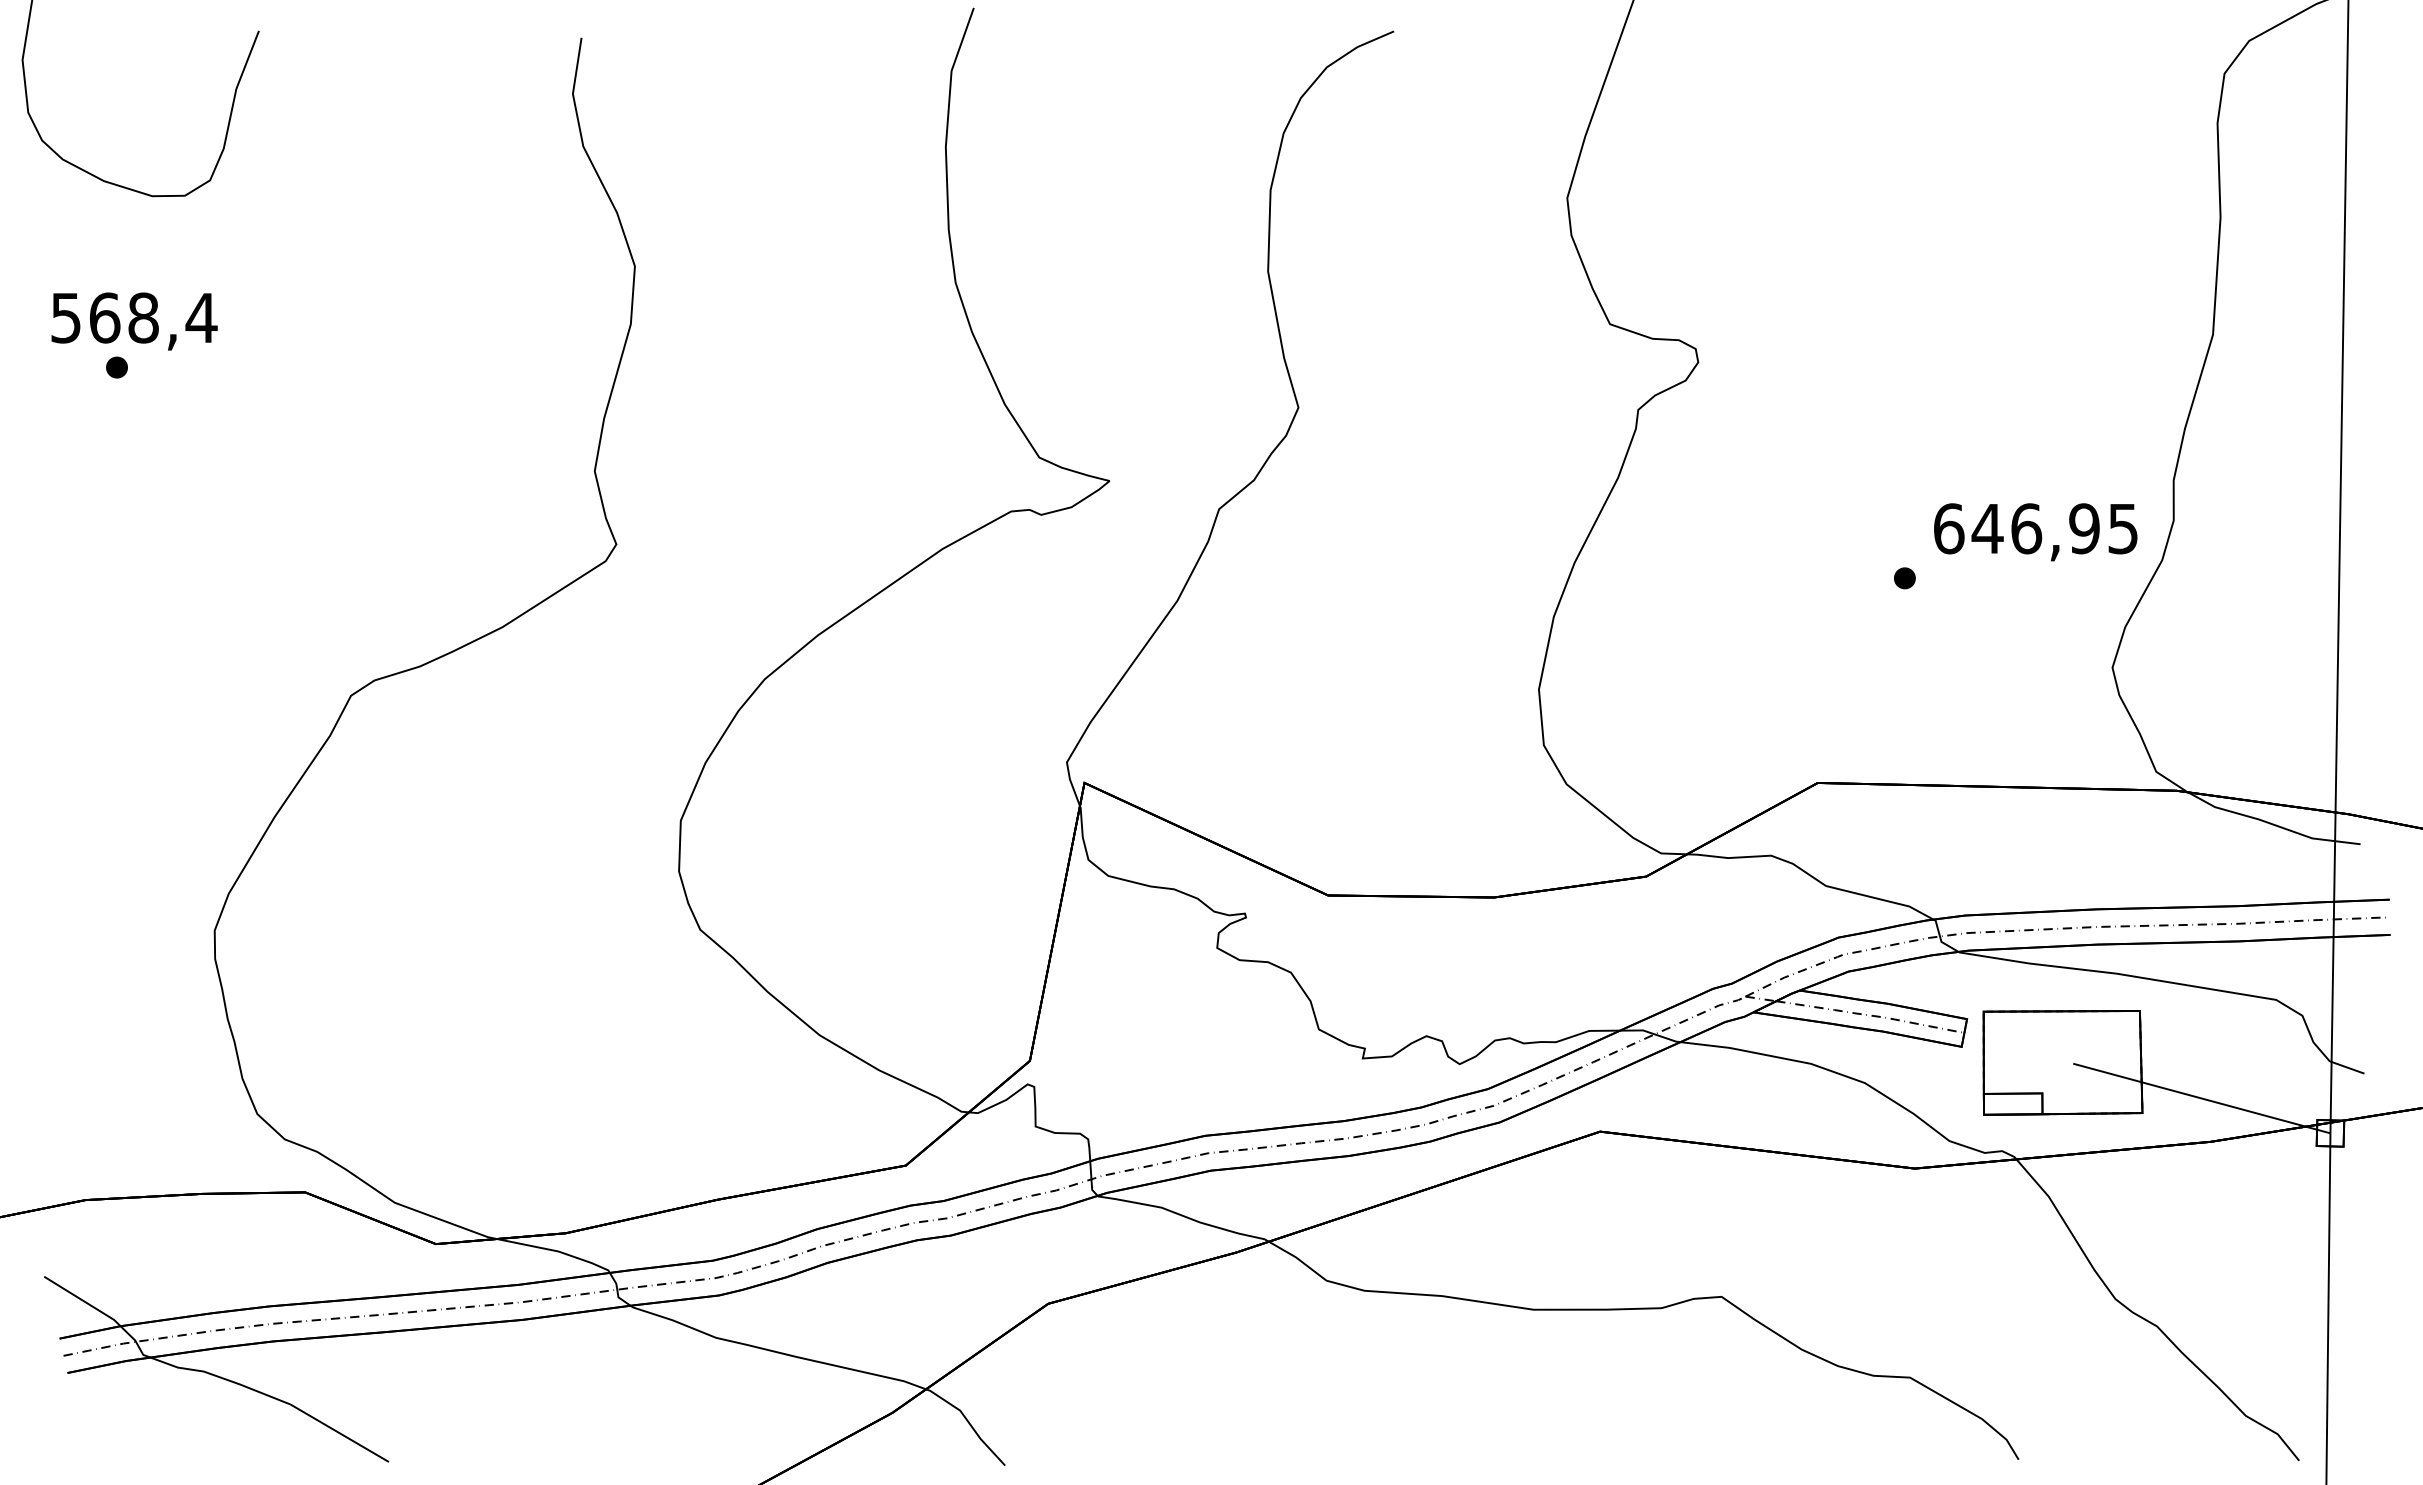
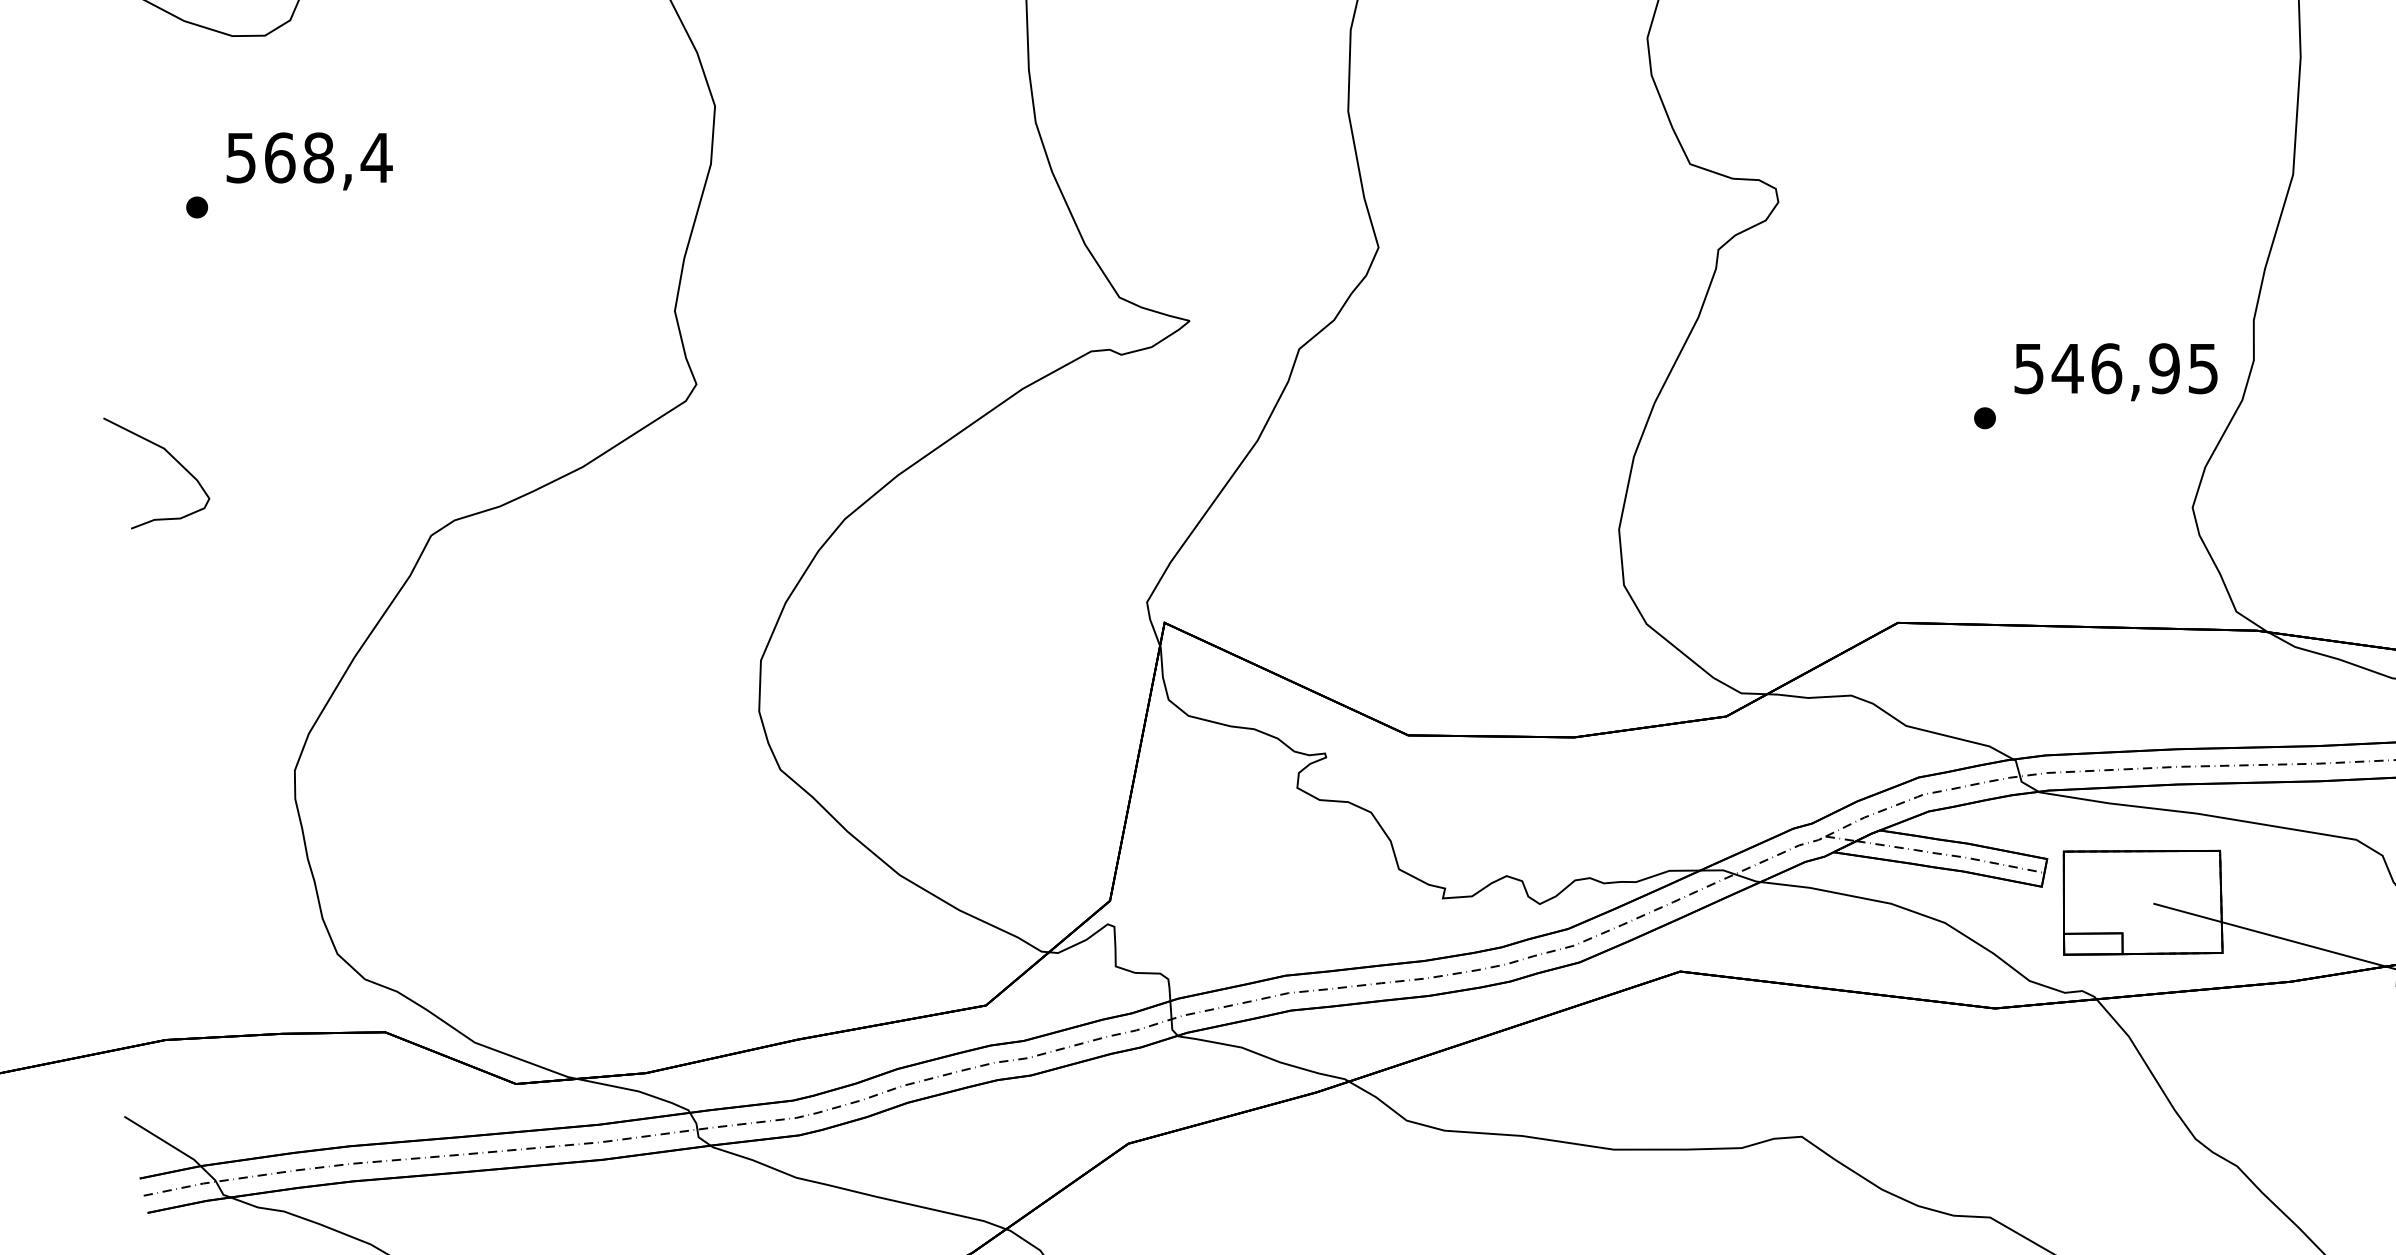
text: (134, 321) -> (309, 161), moved
text: (1949, 528) -> (2029, 368), 646,95 -> 546,95
curve: (91, 617) -> (171, 457), added

